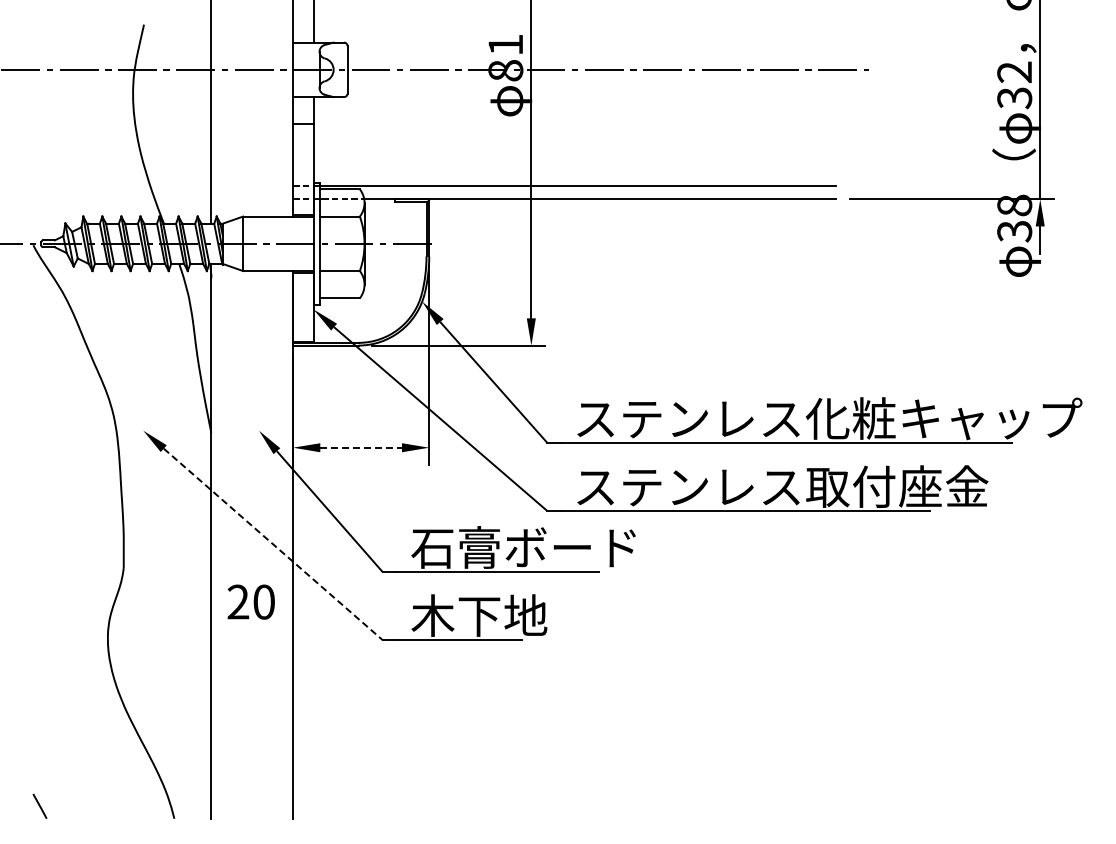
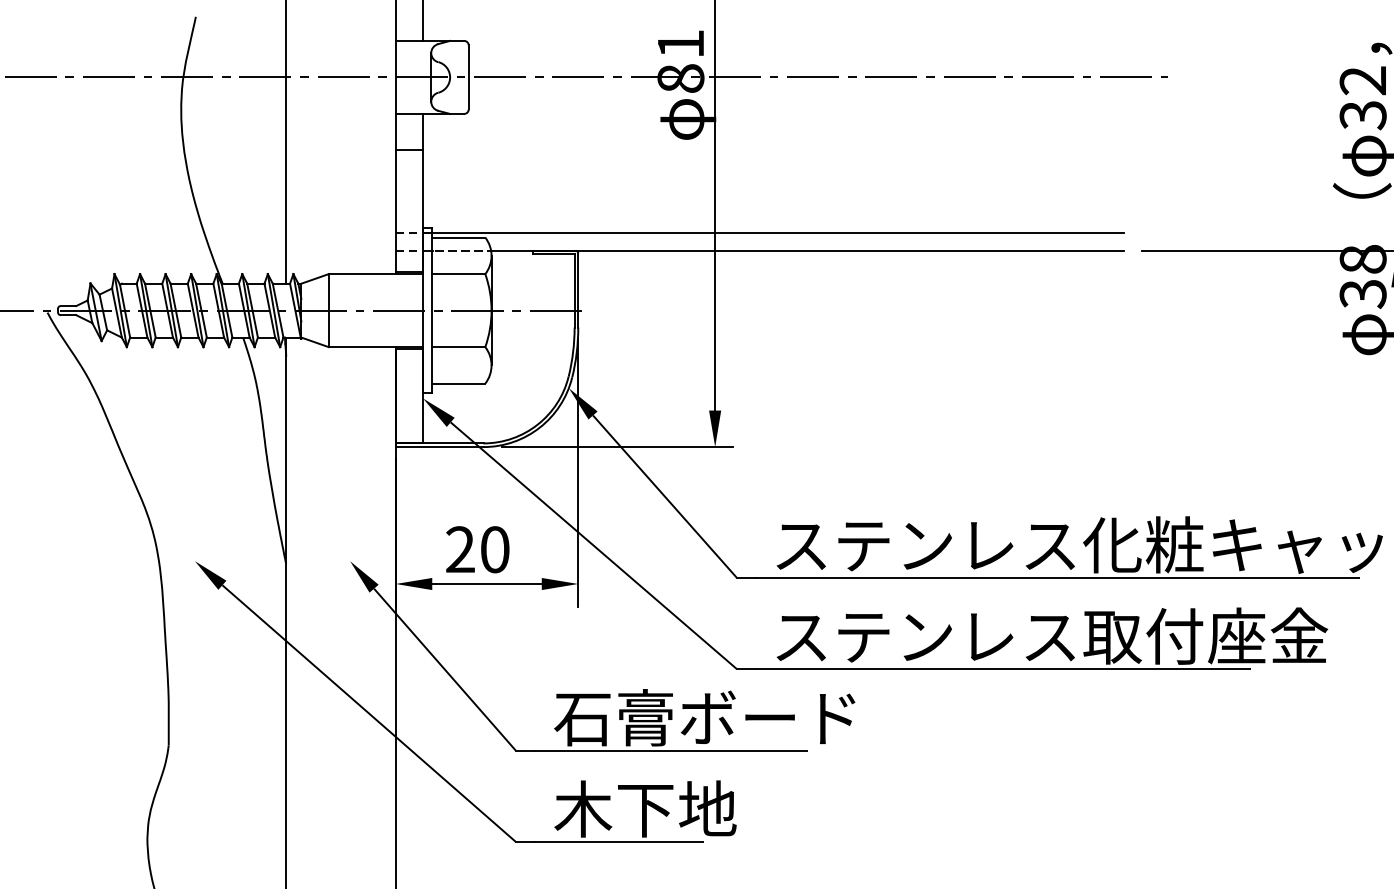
line: (361, 447) -> (487, 583), dashed -> solid
line: (273, 544) -> (369, 713), dashed -> solid
text: (250, 601) -> (476, 548), moved

